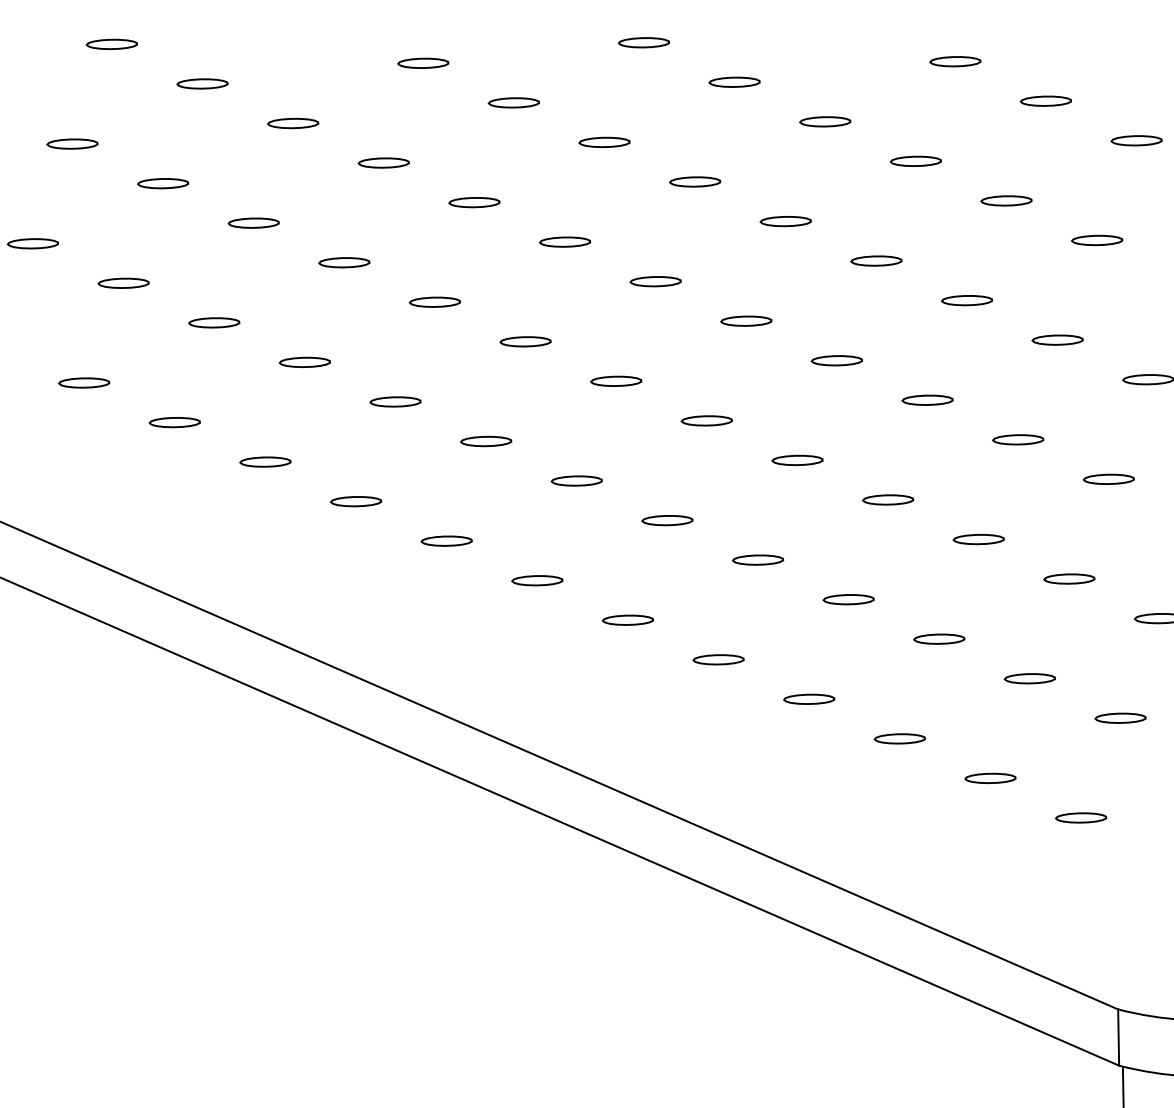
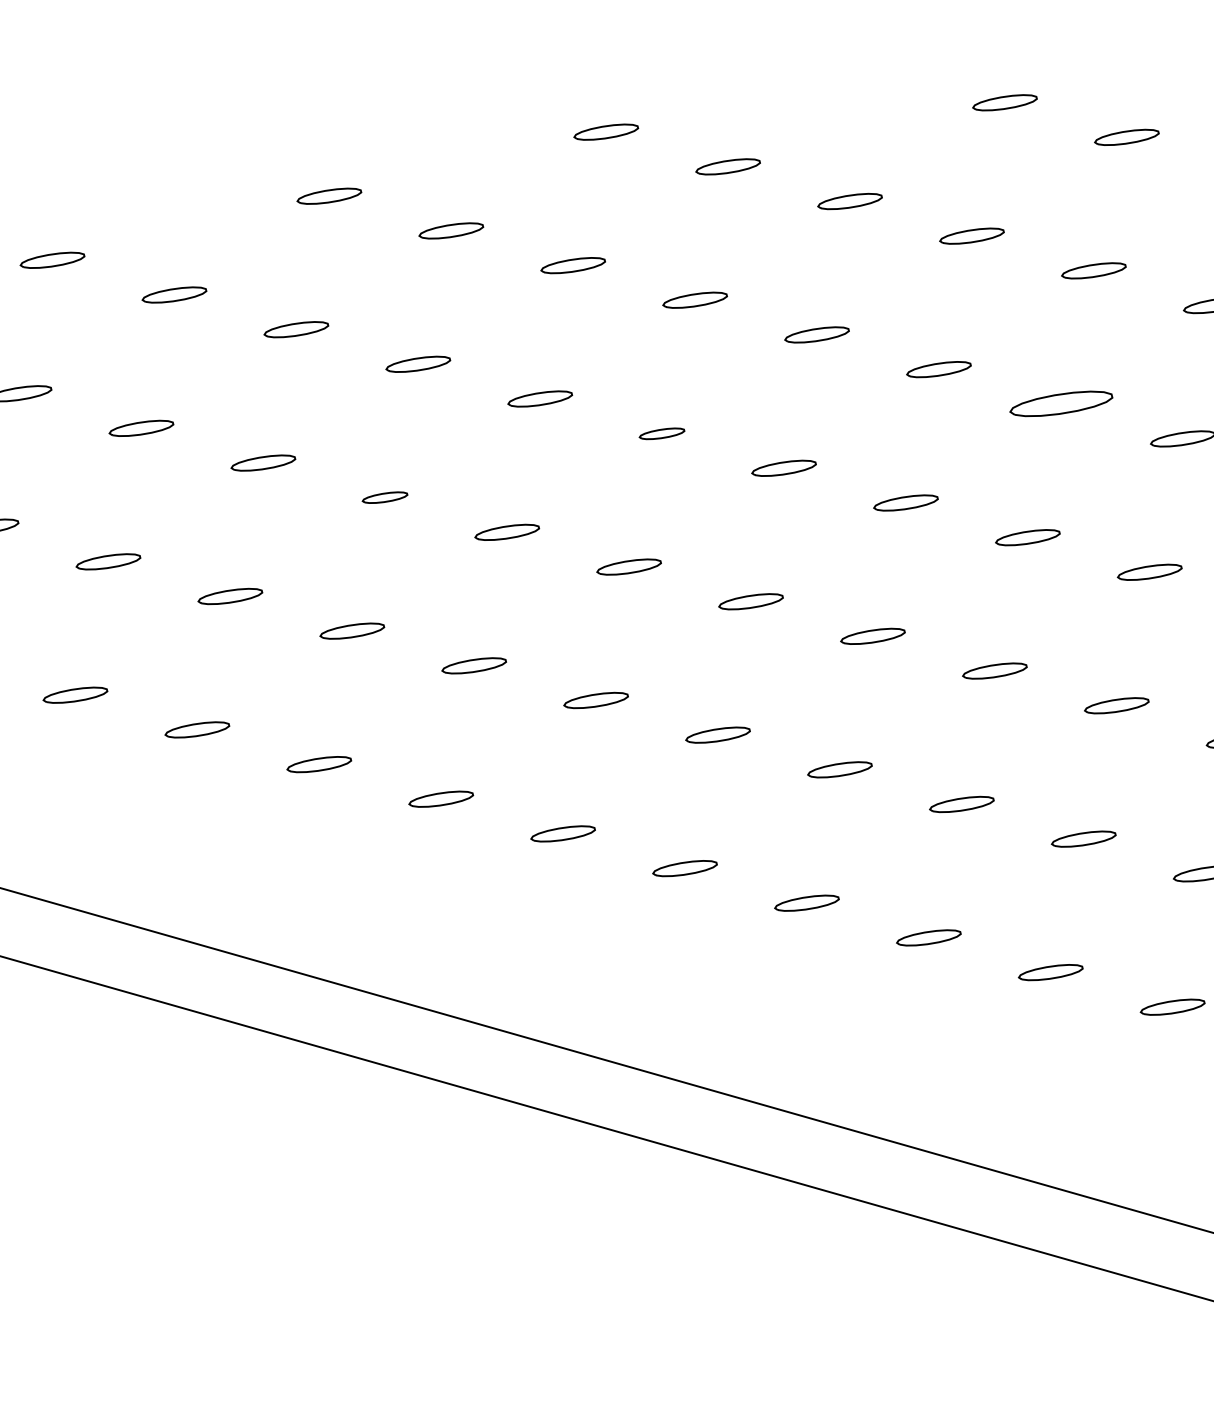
part: (655, 281) -> (661, 433), size x0.7
part: (966, 300) -> (1060, 404), size x1.6
part: (434, 301) -> (384, 496), size x0.7

